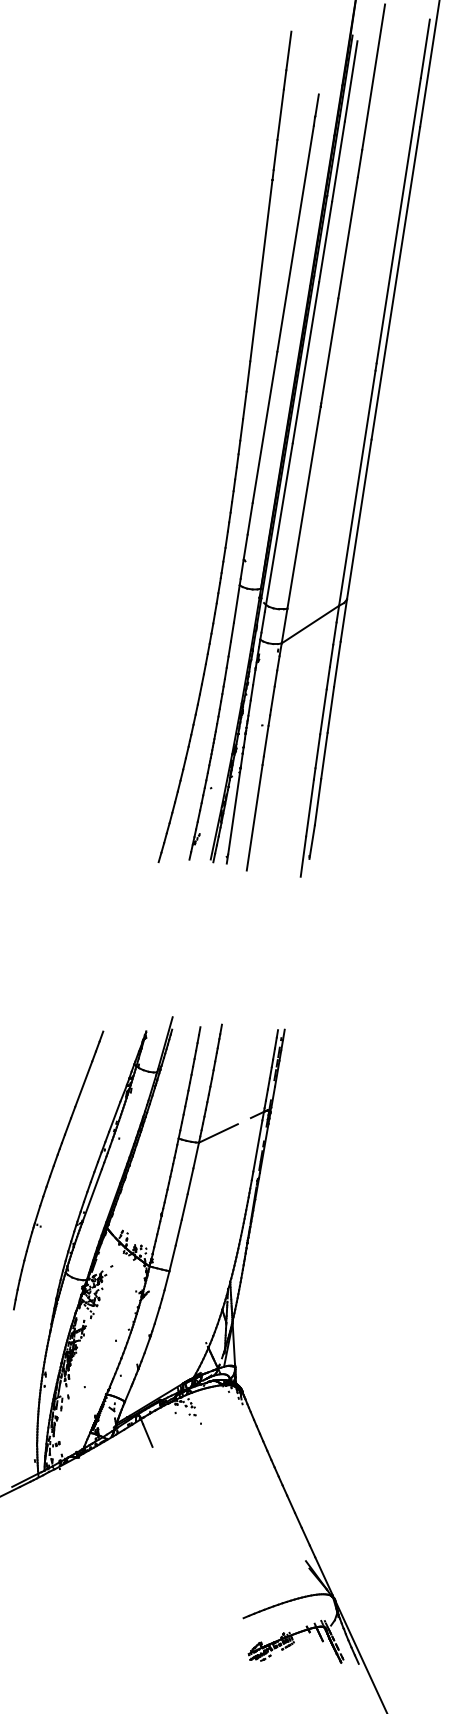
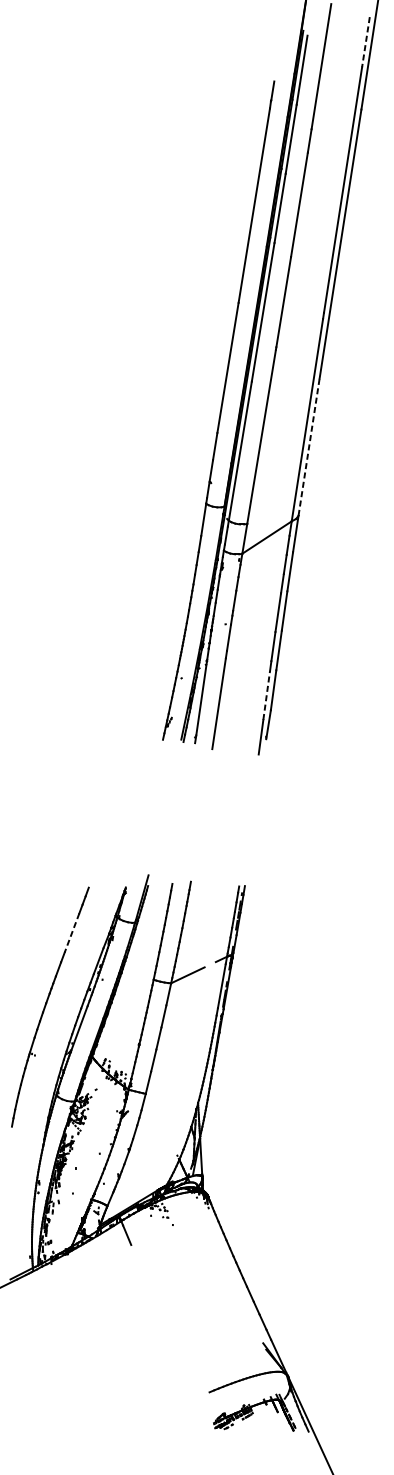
line: (425, 48) -> (366, 41), solid -> dashed
part: (238, 446) -> (205, 384), removed
line: (359, 519) -> (309, 447), solid -> dashed
line: (310, 808) -> (267, 695), solid -> dashed
line: (83, 1084) -> (71, 933), solid -> dashed

